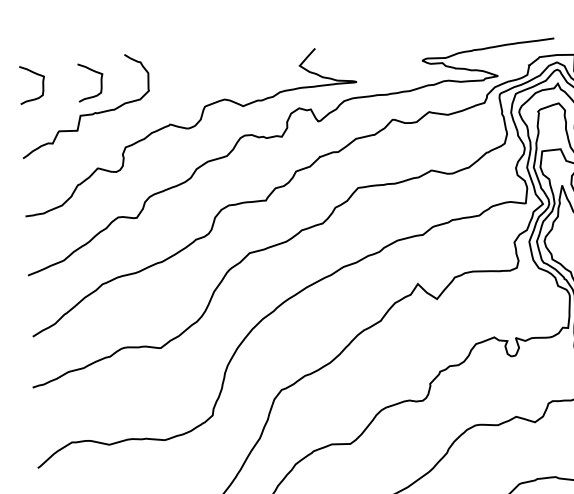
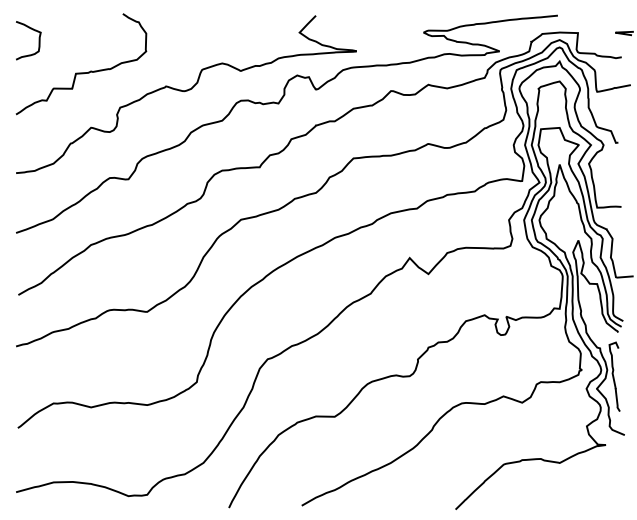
curve: (100, 82) -> (97, 40), removed

